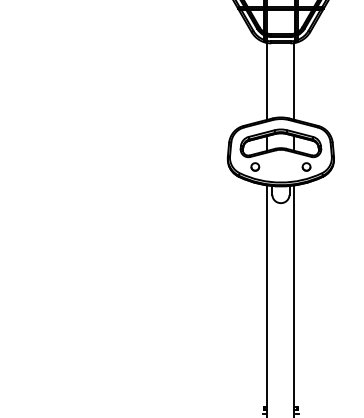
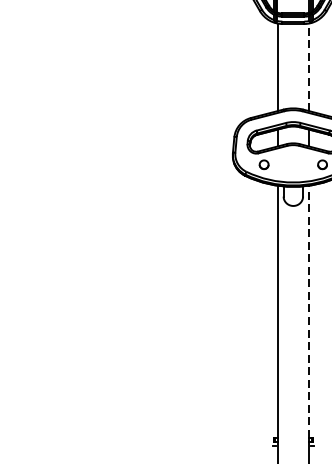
line: (294, 80) -> (308, 66), solid -> dashed
line: (294, 296) -> (308, 312), solid -> dashed

